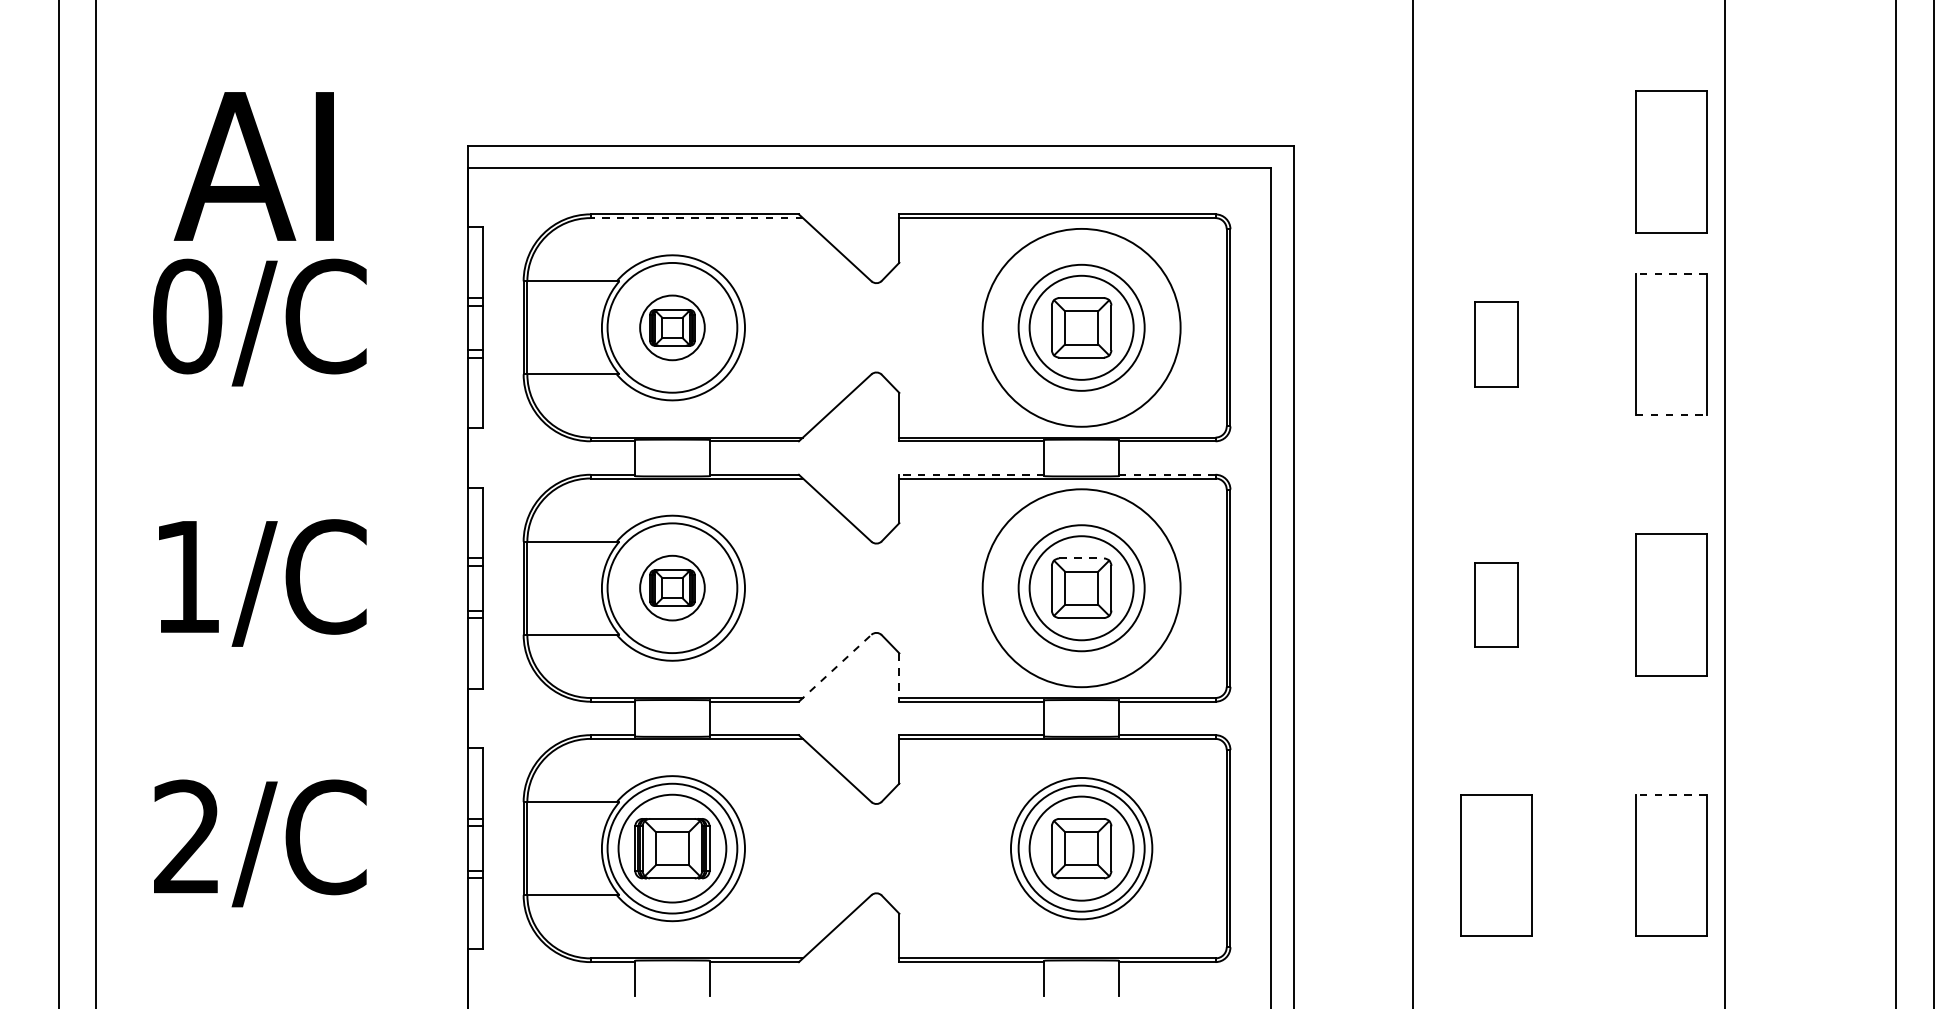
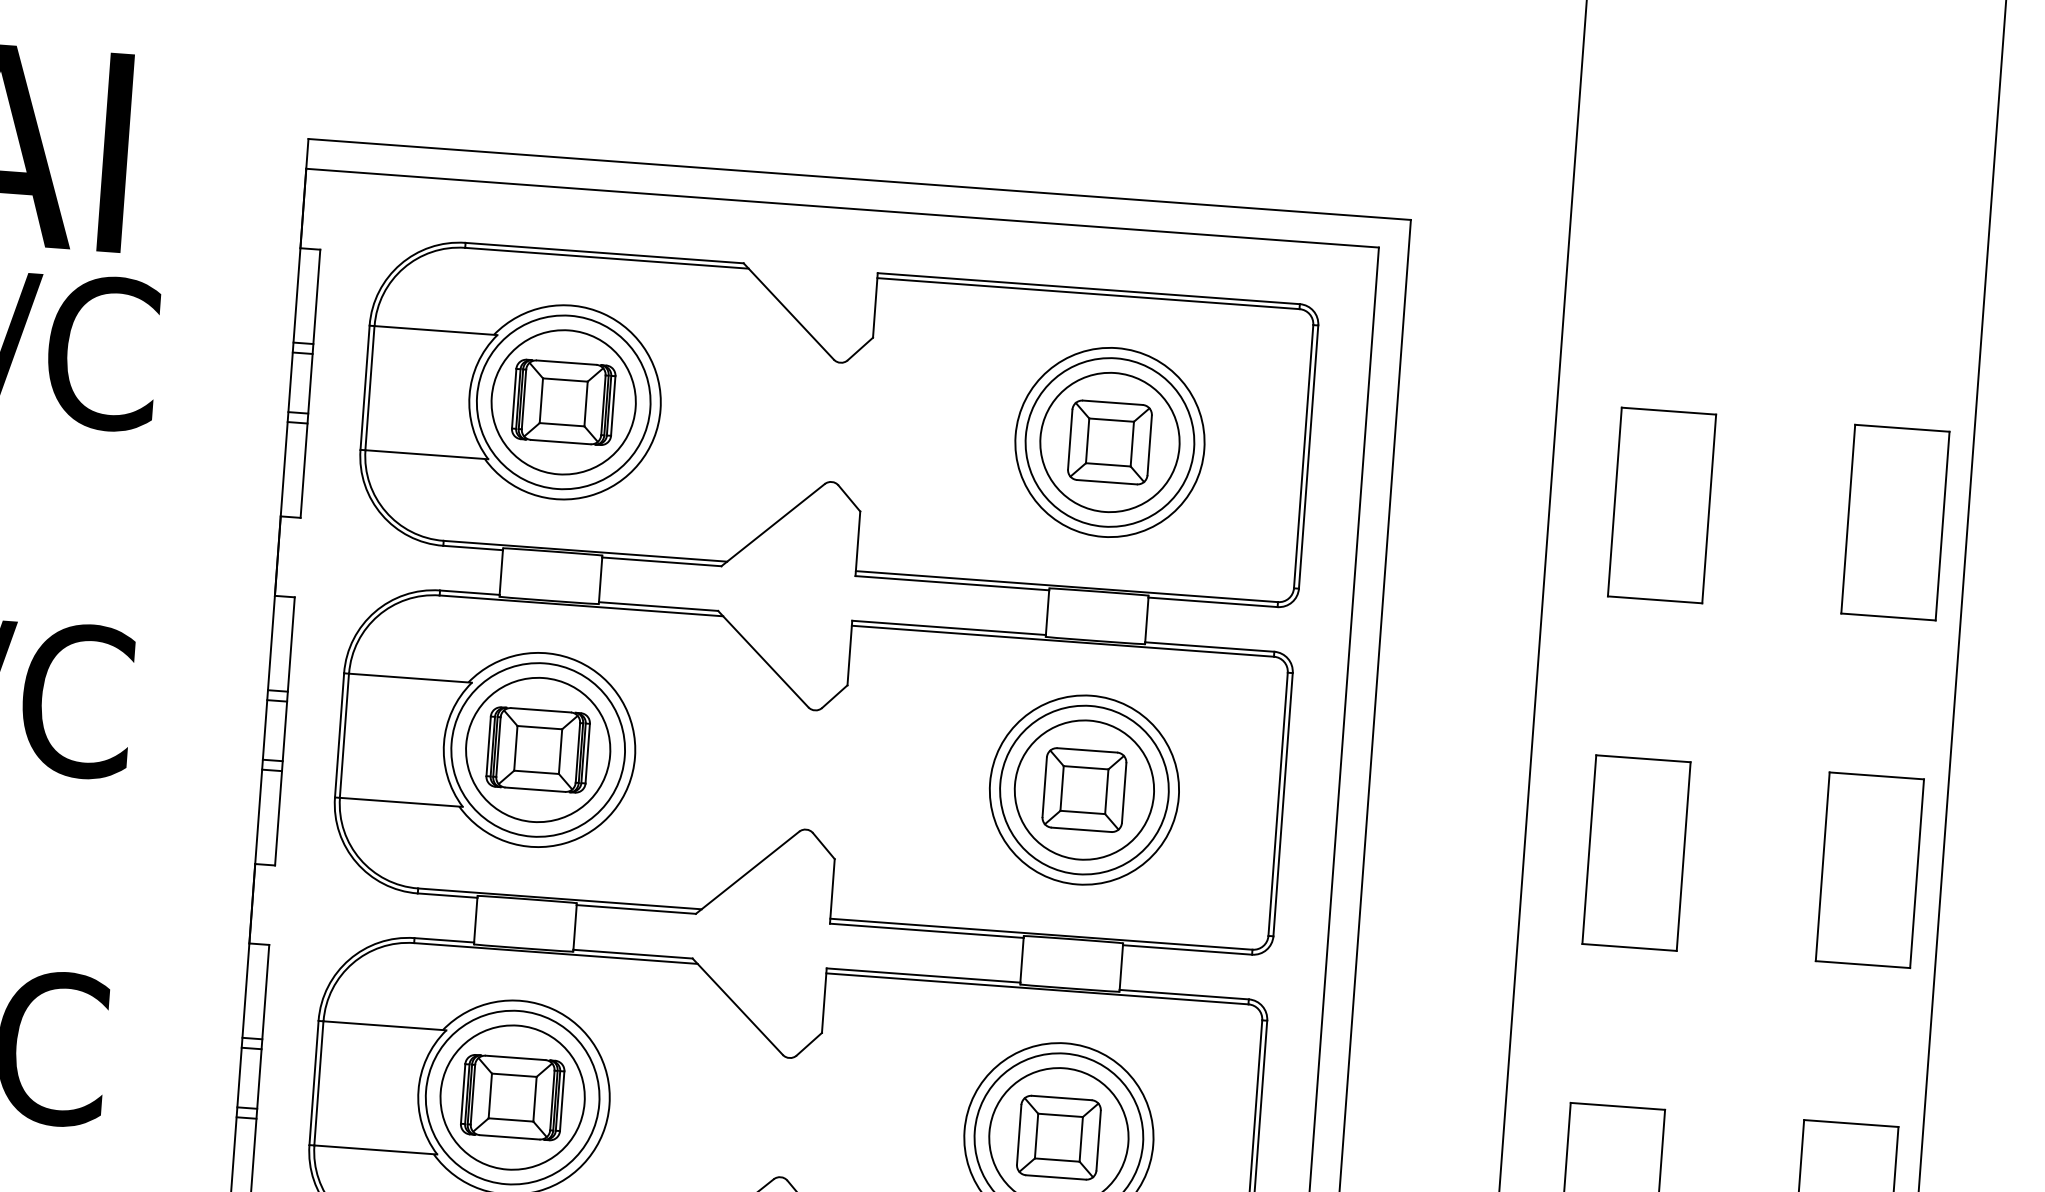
part: (1671, 161) -> (1913, 278), removed
line: (696, 218) -> (606, 258), dashed -> solid
line: (1670, 273) -> (1901, 427), dashed -> solid
part: (672, 327) -> (563, 401), size x1.67
circle: (1081, 327) -> (1109, 442), size x0.71
part: (1496, 344) -> (1662, 505), size x1.67
line: (1671, 415) -> (1888, 617), dashed -> solid
line: (971, 474) -> (948, 627), dashed -> solid
line: (1166, 474) -> (1208, 646), dashed -> solid
line: (1082, 558) -> (1088, 750), dashed -> solid
part: (672, 587) -> (538, 748), size x1.67
circle: (1081, 587) -> (1084, 789), size x0.71
part: (1496, 604) -> (1636, 852), size x1.67
line: (835, 667) -> (748, 871), dashed -> solid
line: (899, 678) -> (832, 892), dashed -> solid
line: (1670, 794) -> (1850, 1123), dashed -> solid

